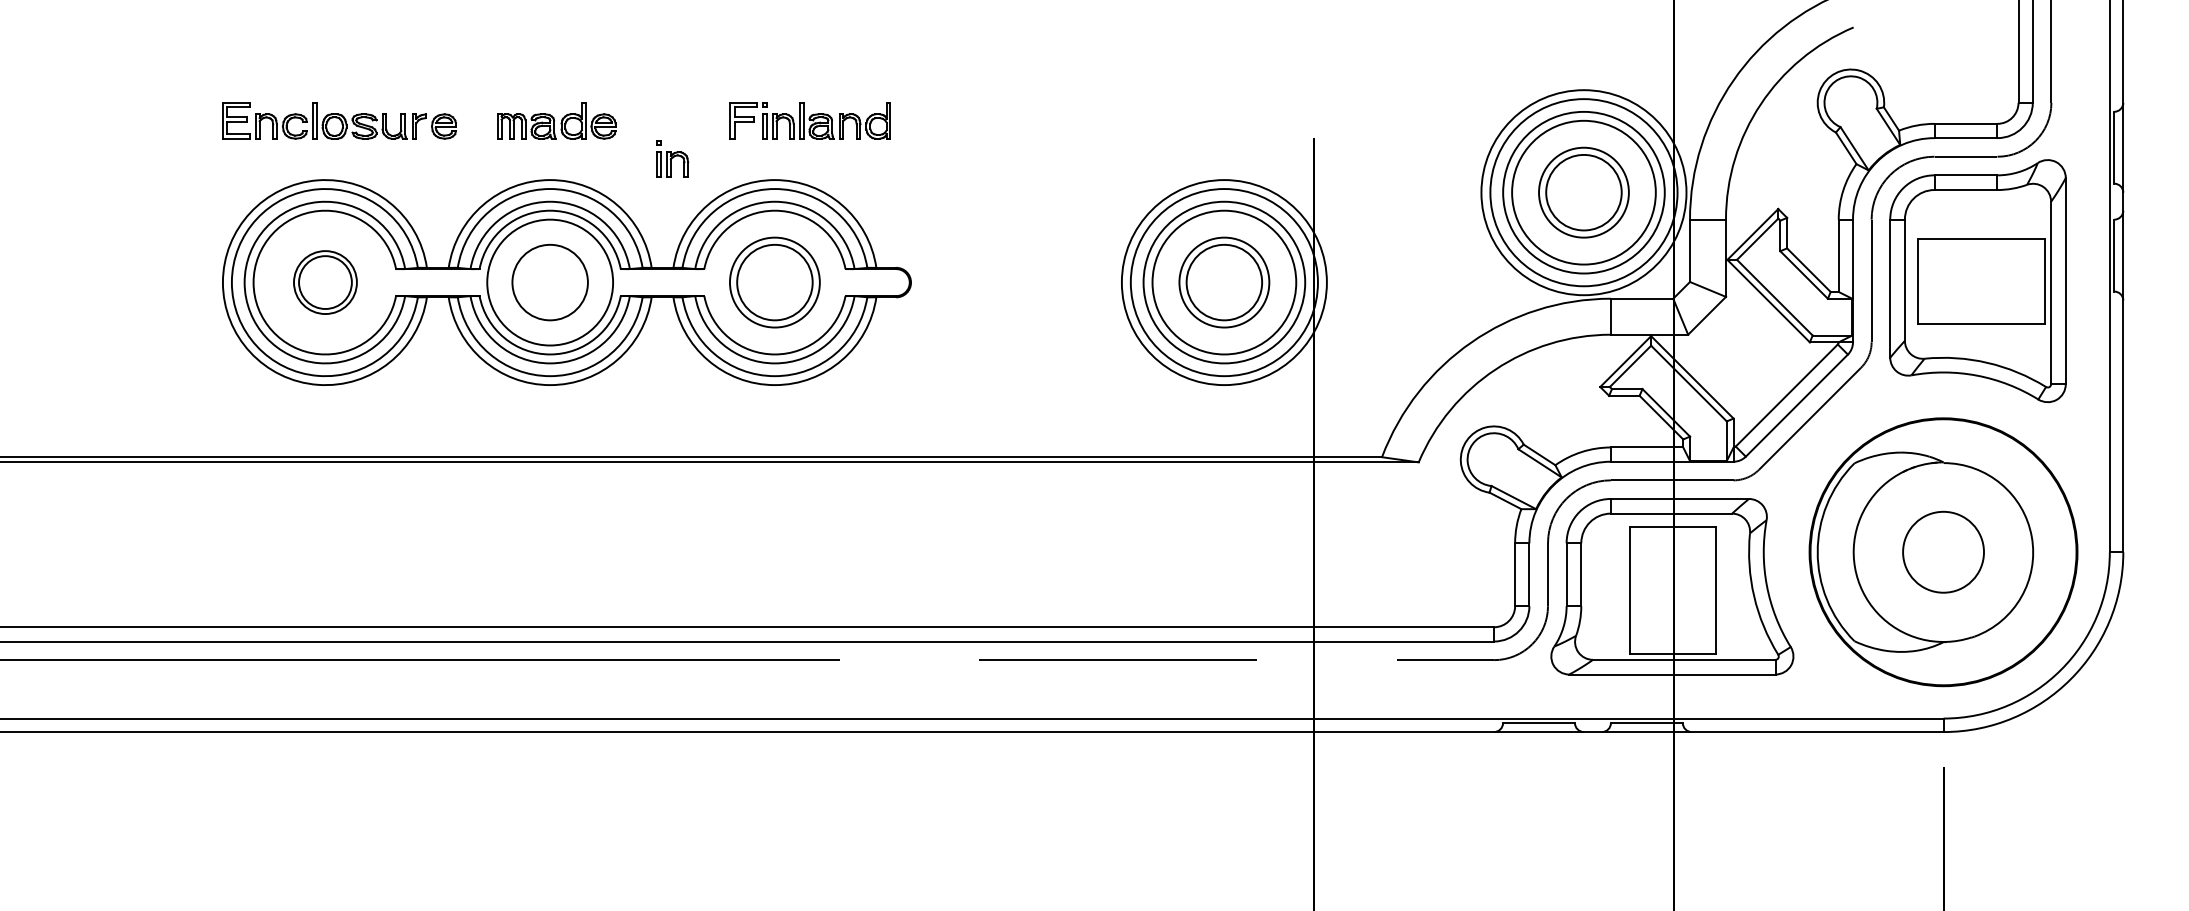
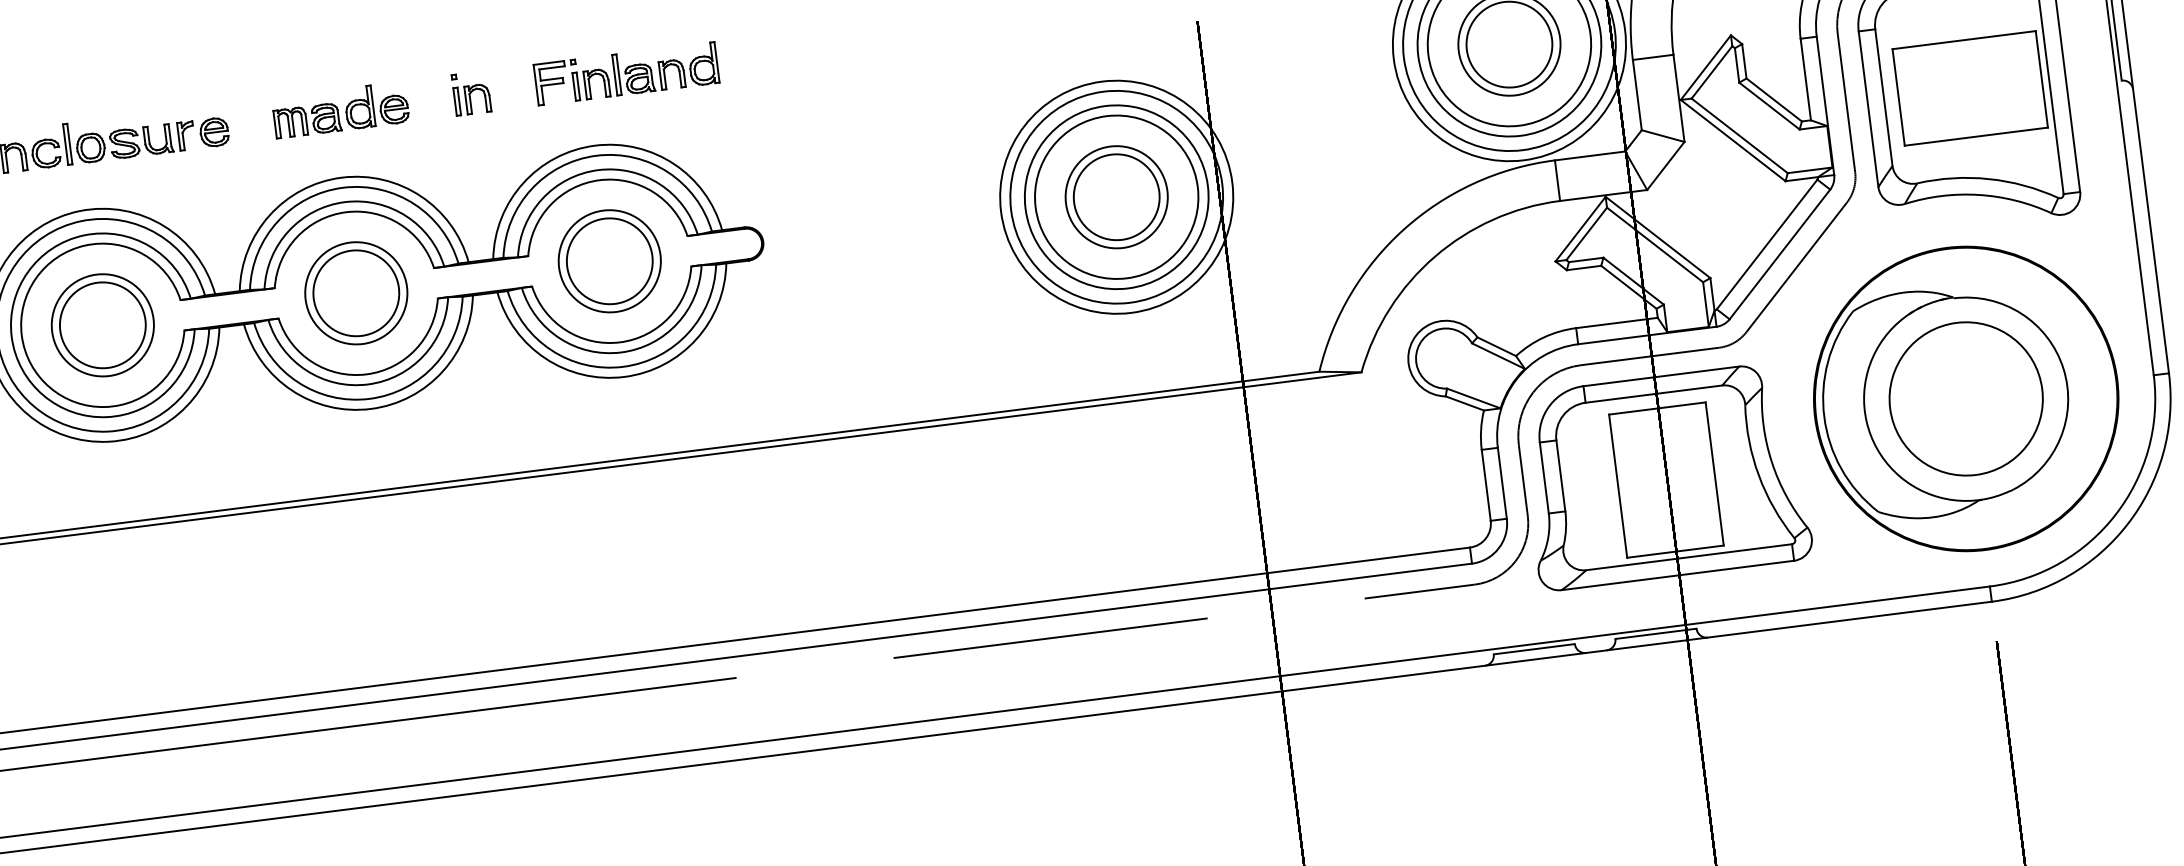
part: (672, 158) -> (471, 93), moved
part: (325, 282) -> (102, 325), size x1.43
circle: (550, 282) -> (356, 293), size x0.71
circle: (1943, 551) -> (1966, 398), size x1.67

